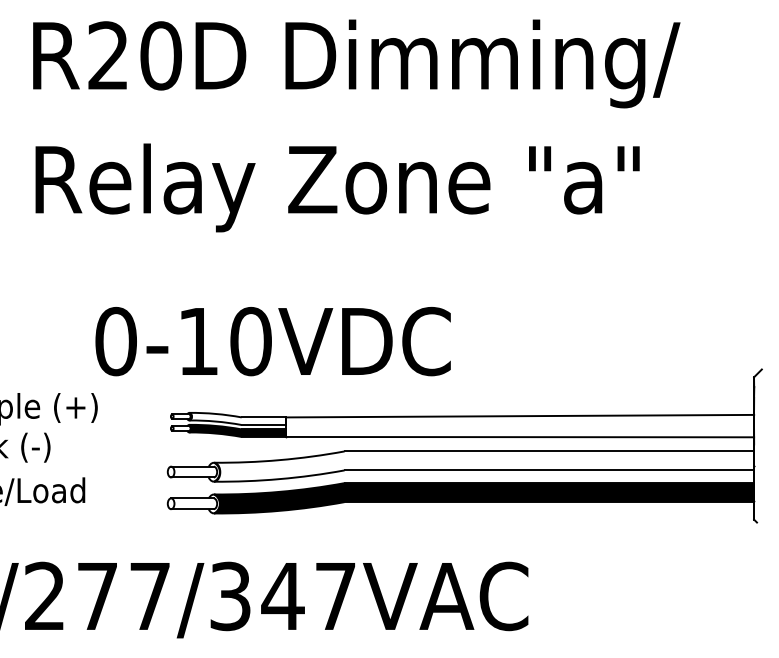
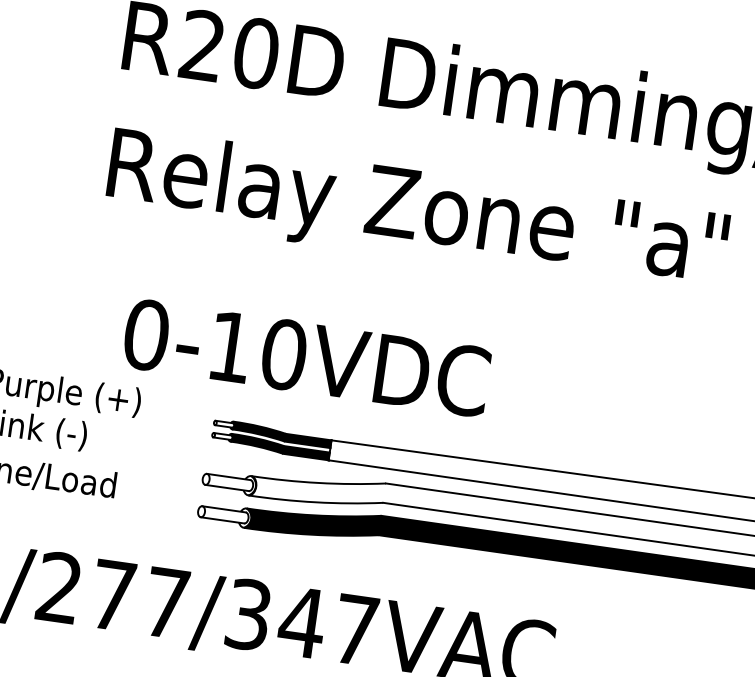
text: (272, 341) -> (306, 357), moved
fill: (237, 418) -> (281, 434), added

